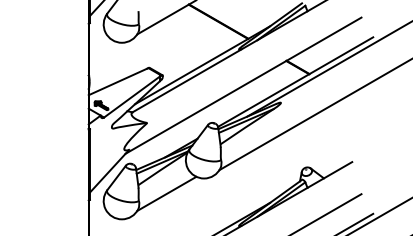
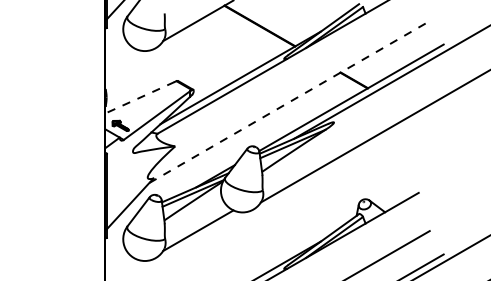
line: (117, 82) -> (139, 98), solid -> dashed
line: (243, 85) -> (289, 101), solid -> dashed

